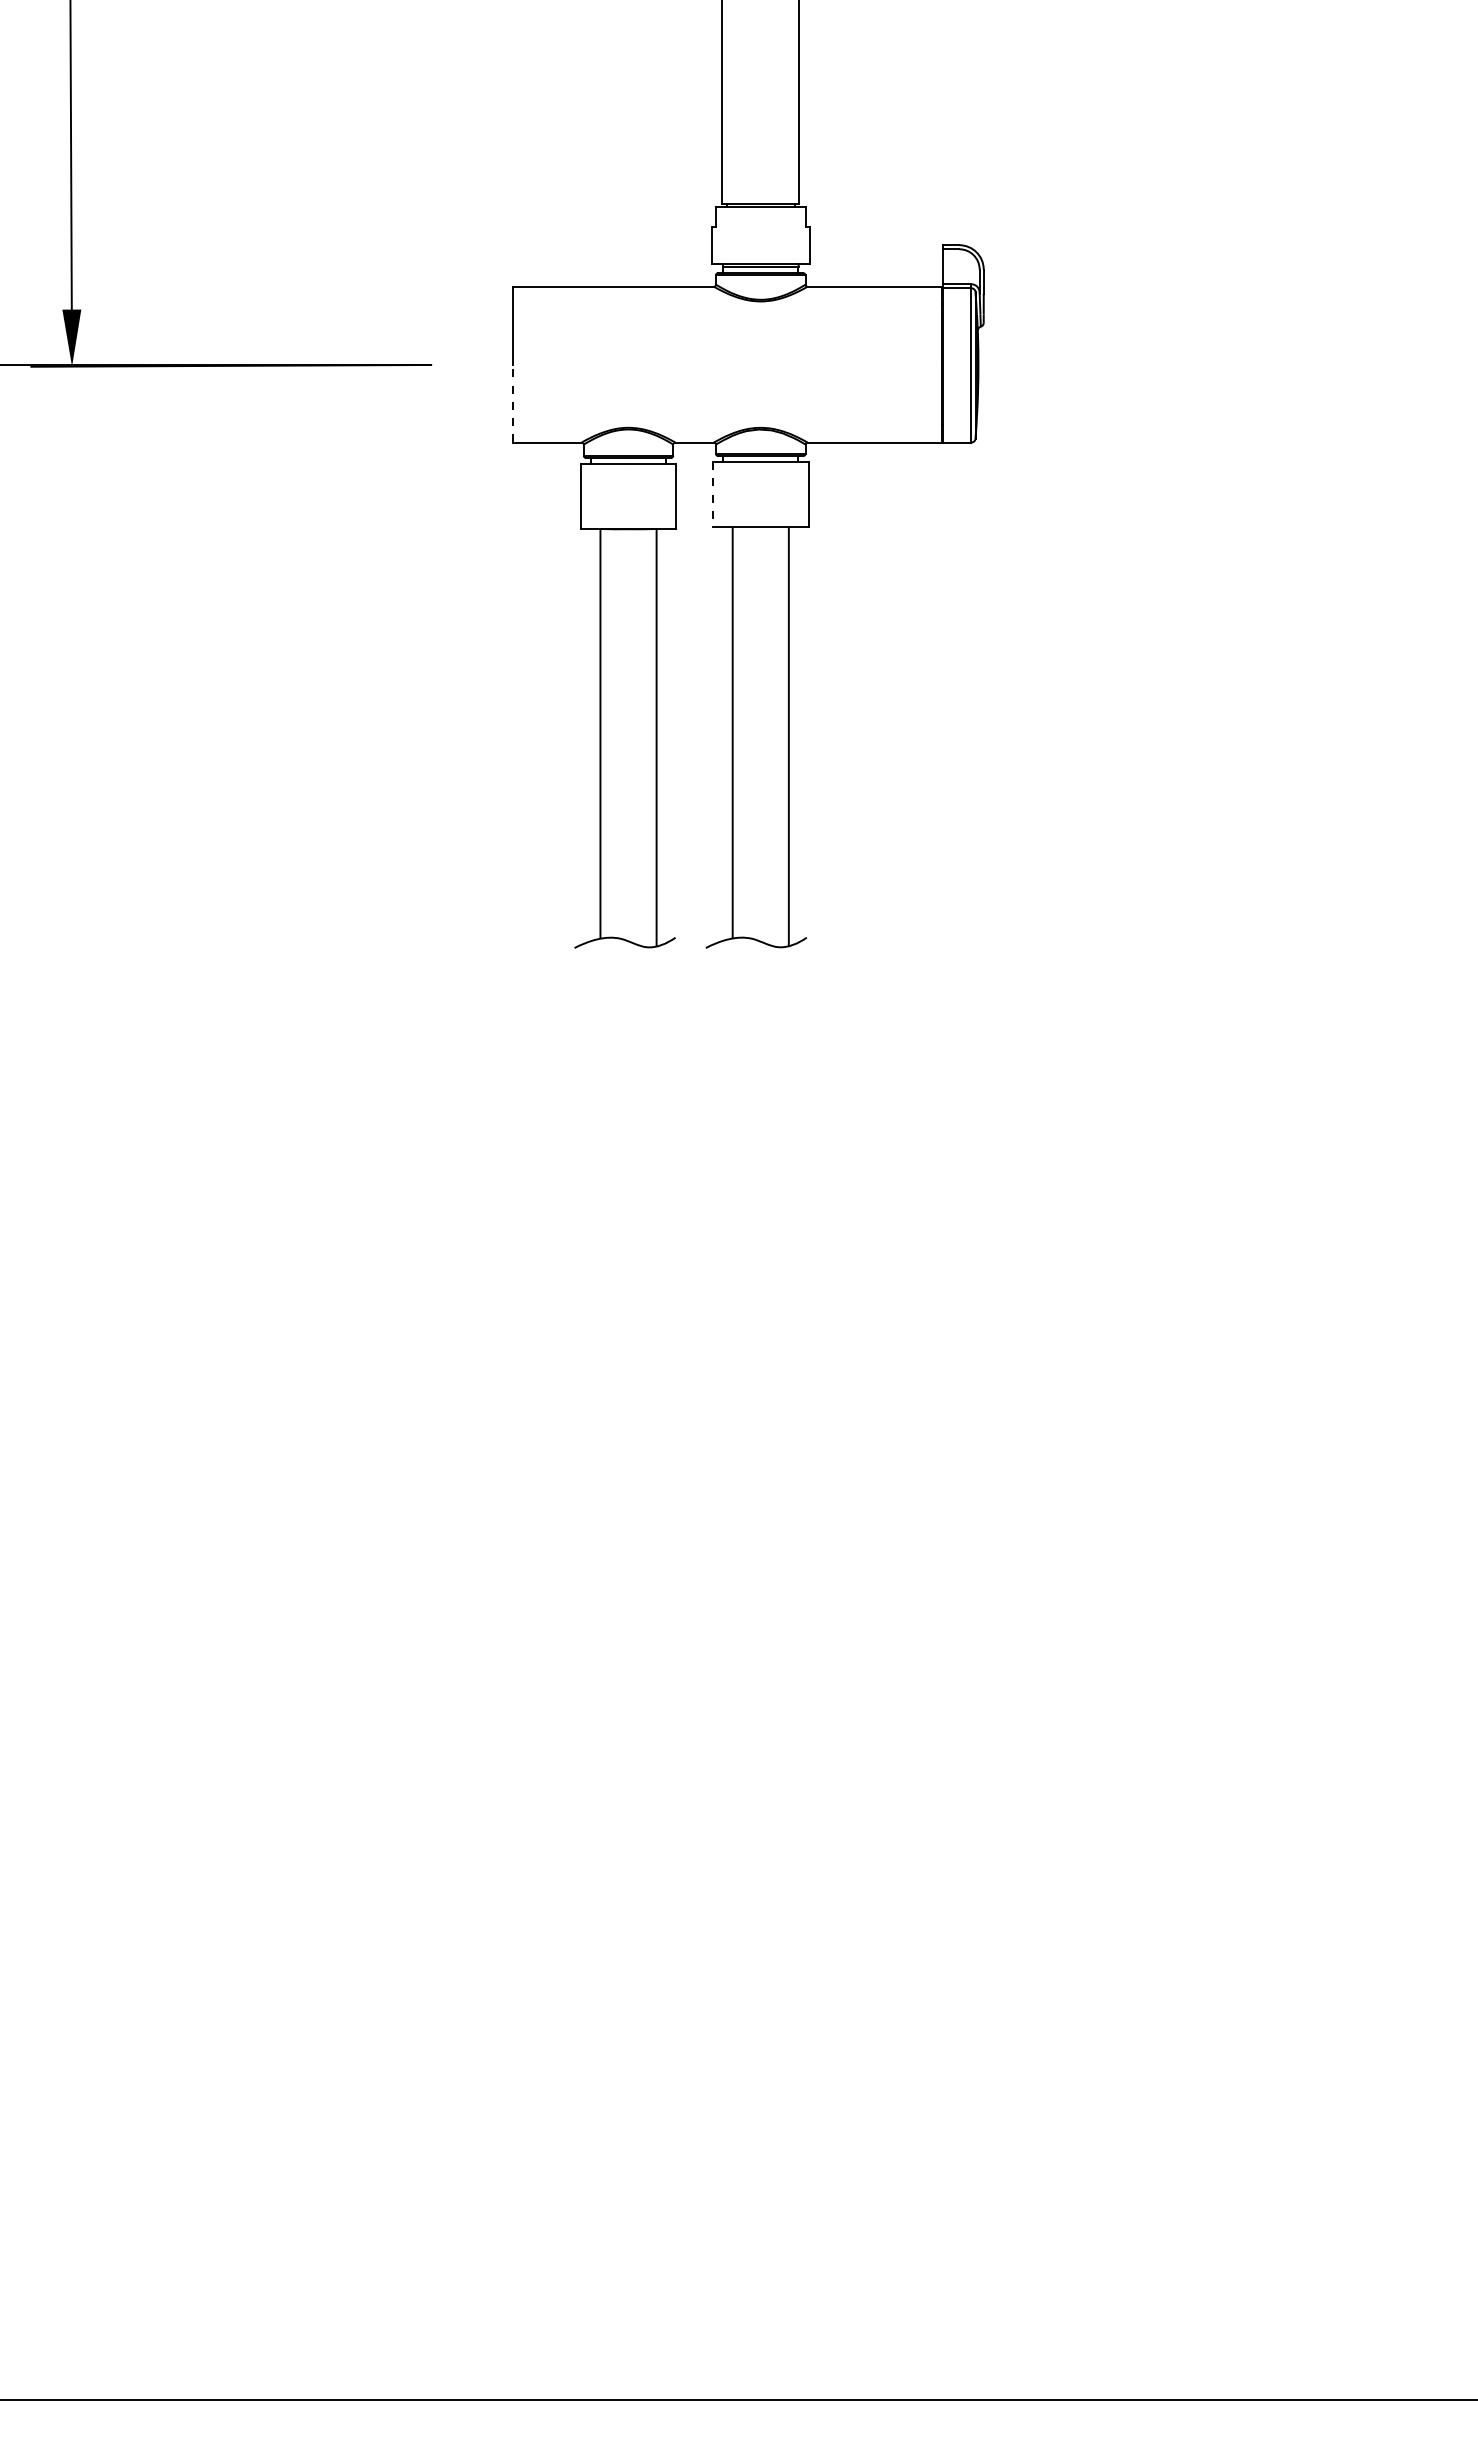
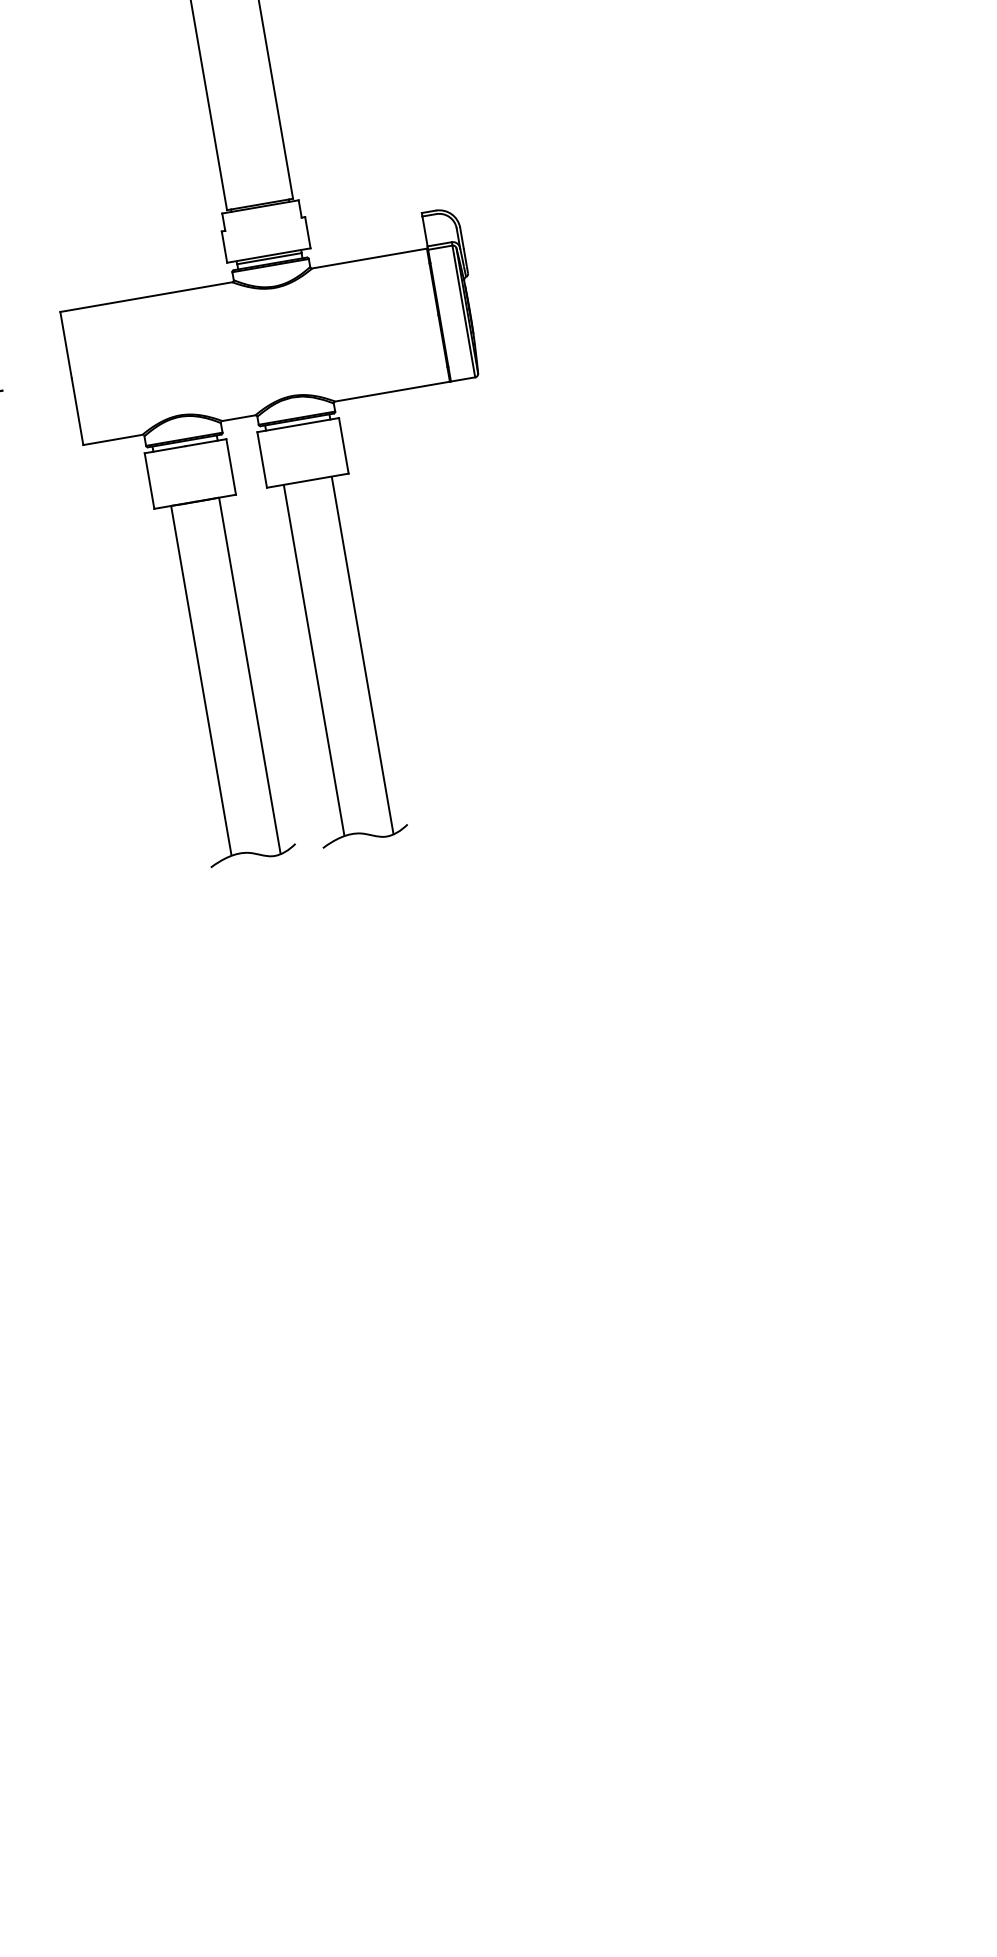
line: (512, 403) -> (77, 411), dashed -> solid
line: (713, 494) -> (262, 459), dashed -> solid

